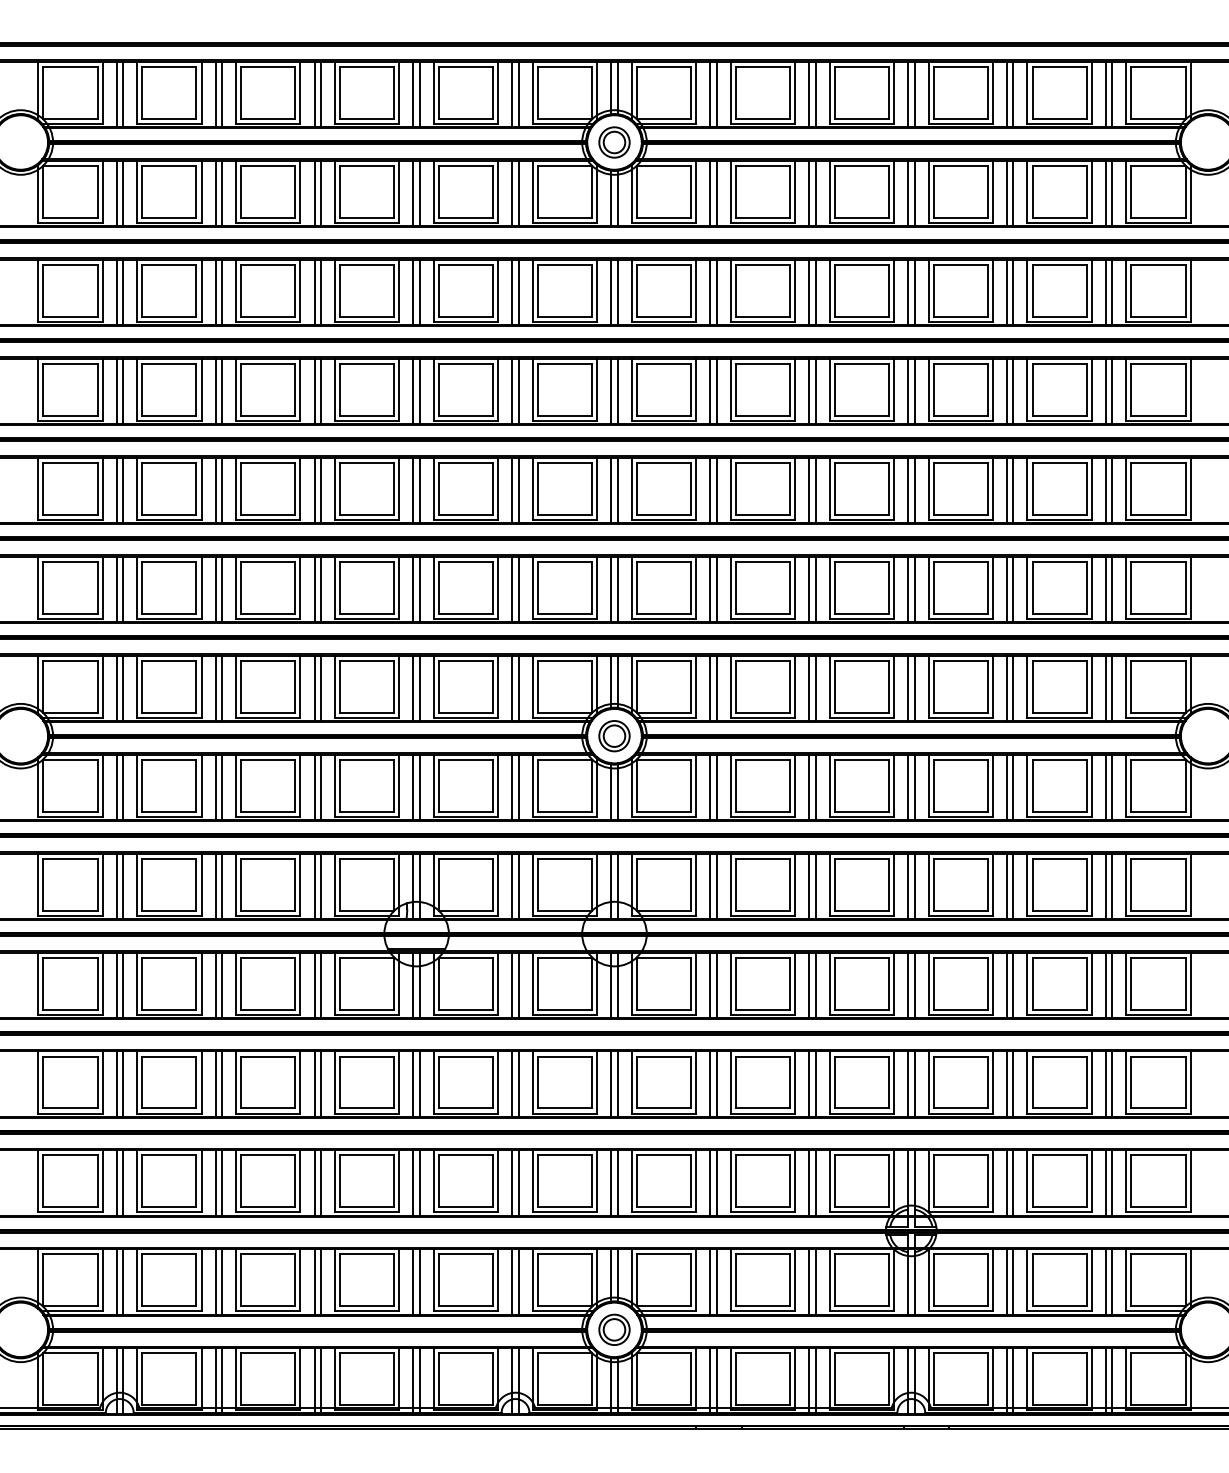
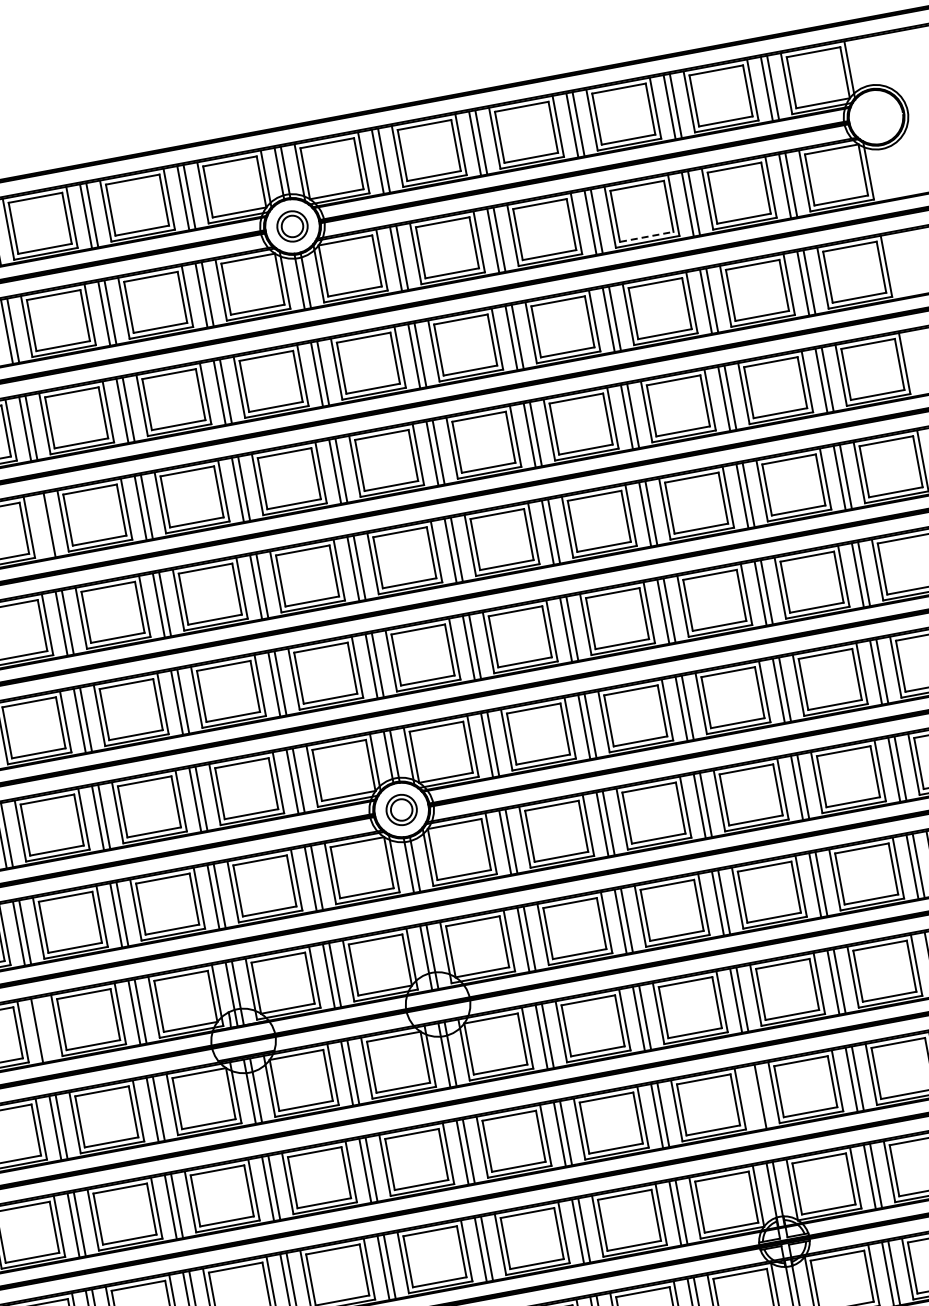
line: (961, 217) -> (647, 236), solid -> dashed
line: (314, 391) -> (43, 526), removed
line: (221, 885) -> (42, 1029), removed
line: (908, 1083) -> (754, 1097), removed

